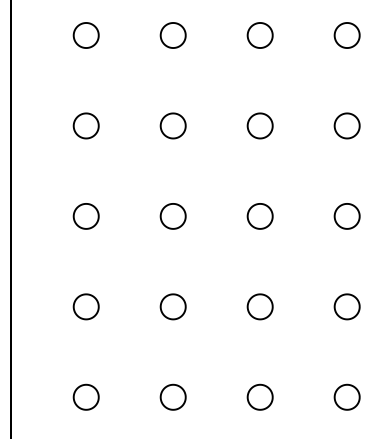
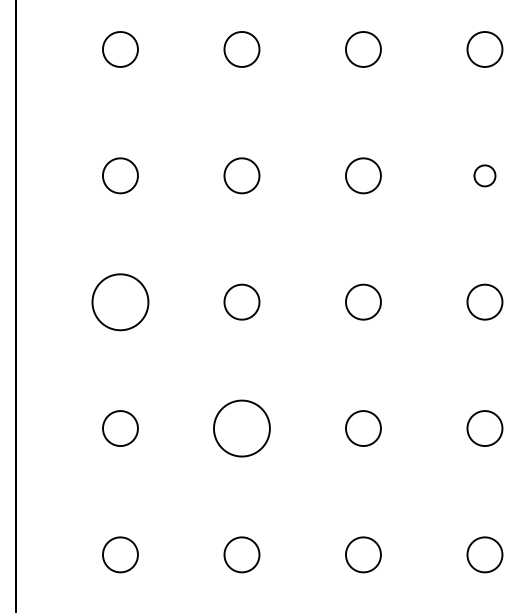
part: (346, 125) -> (484, 175), size x0.6
part: (86, 215) -> (120, 301), size x1.6
part: (172, 306) -> (241, 428), size x1.6

